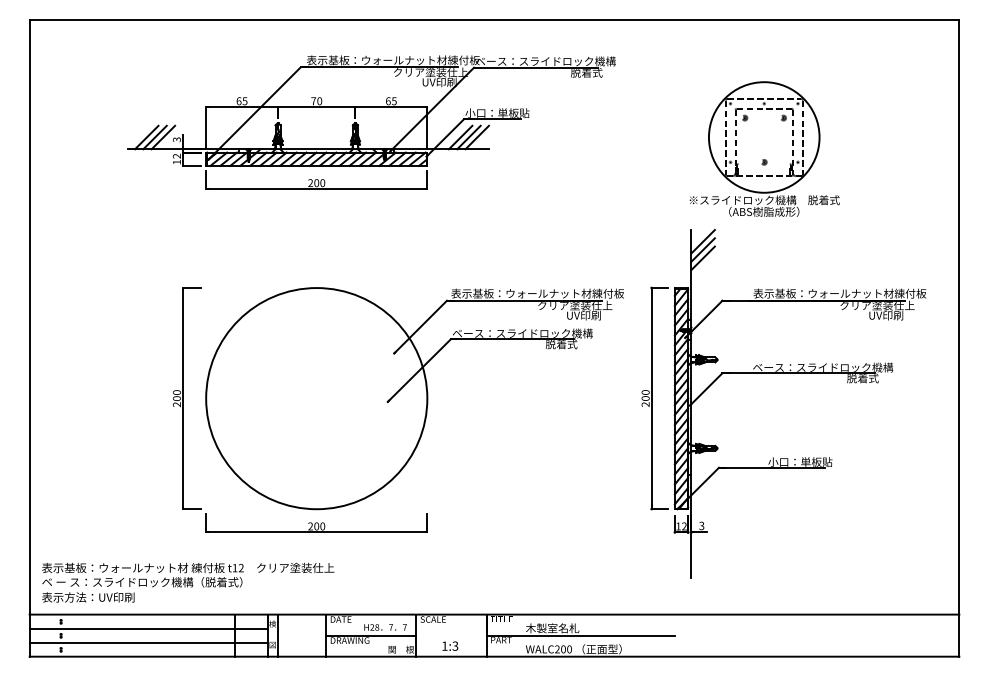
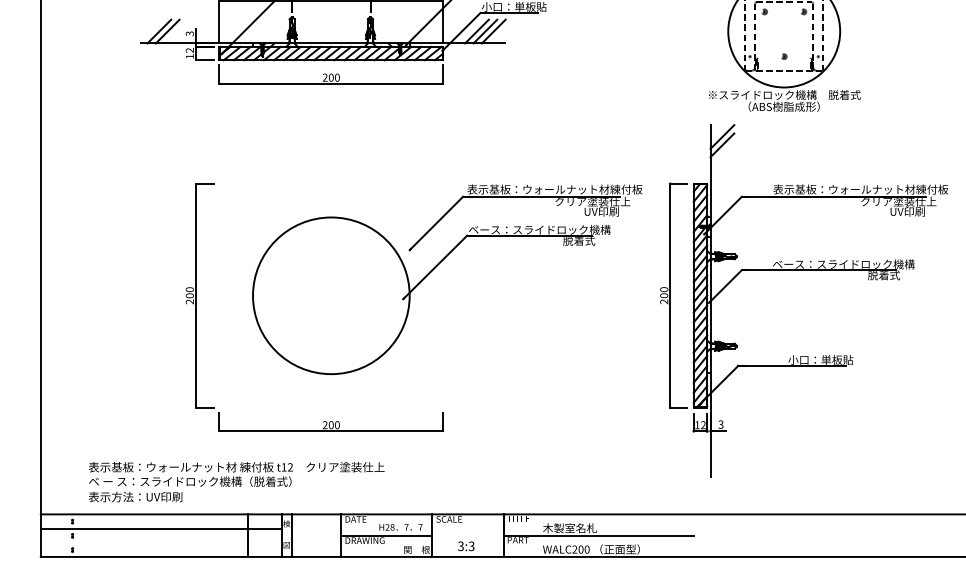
line: (163, 137) -> (176, 31), removed
line: (702, 258) -> (721, 154), removed
circle: (316, 398) -> (331, 295), size x0.7
text: (188, 582) -> (236, 481), moved
line: (148, 642) -> (161, 542), removed
text: (444, 645) -> (460, 545), 1:3 -> 3:3

